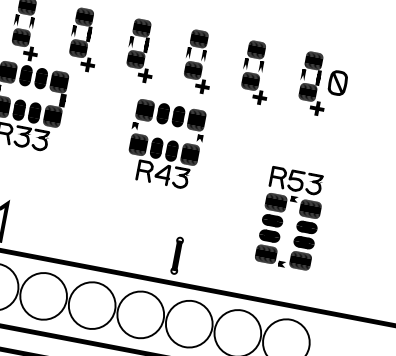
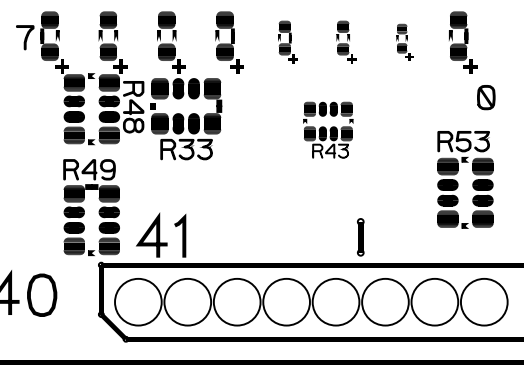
part: (141, 50) -> (287, 42), size x0.7
part: (199, 61) -> (346, 42), size x0.7
part: (256, 72) -> (404, 42), size x0.6
part: (338, 83) -> (486, 97), moved
part: (165, 143) -> (328, 129), size x0.7

